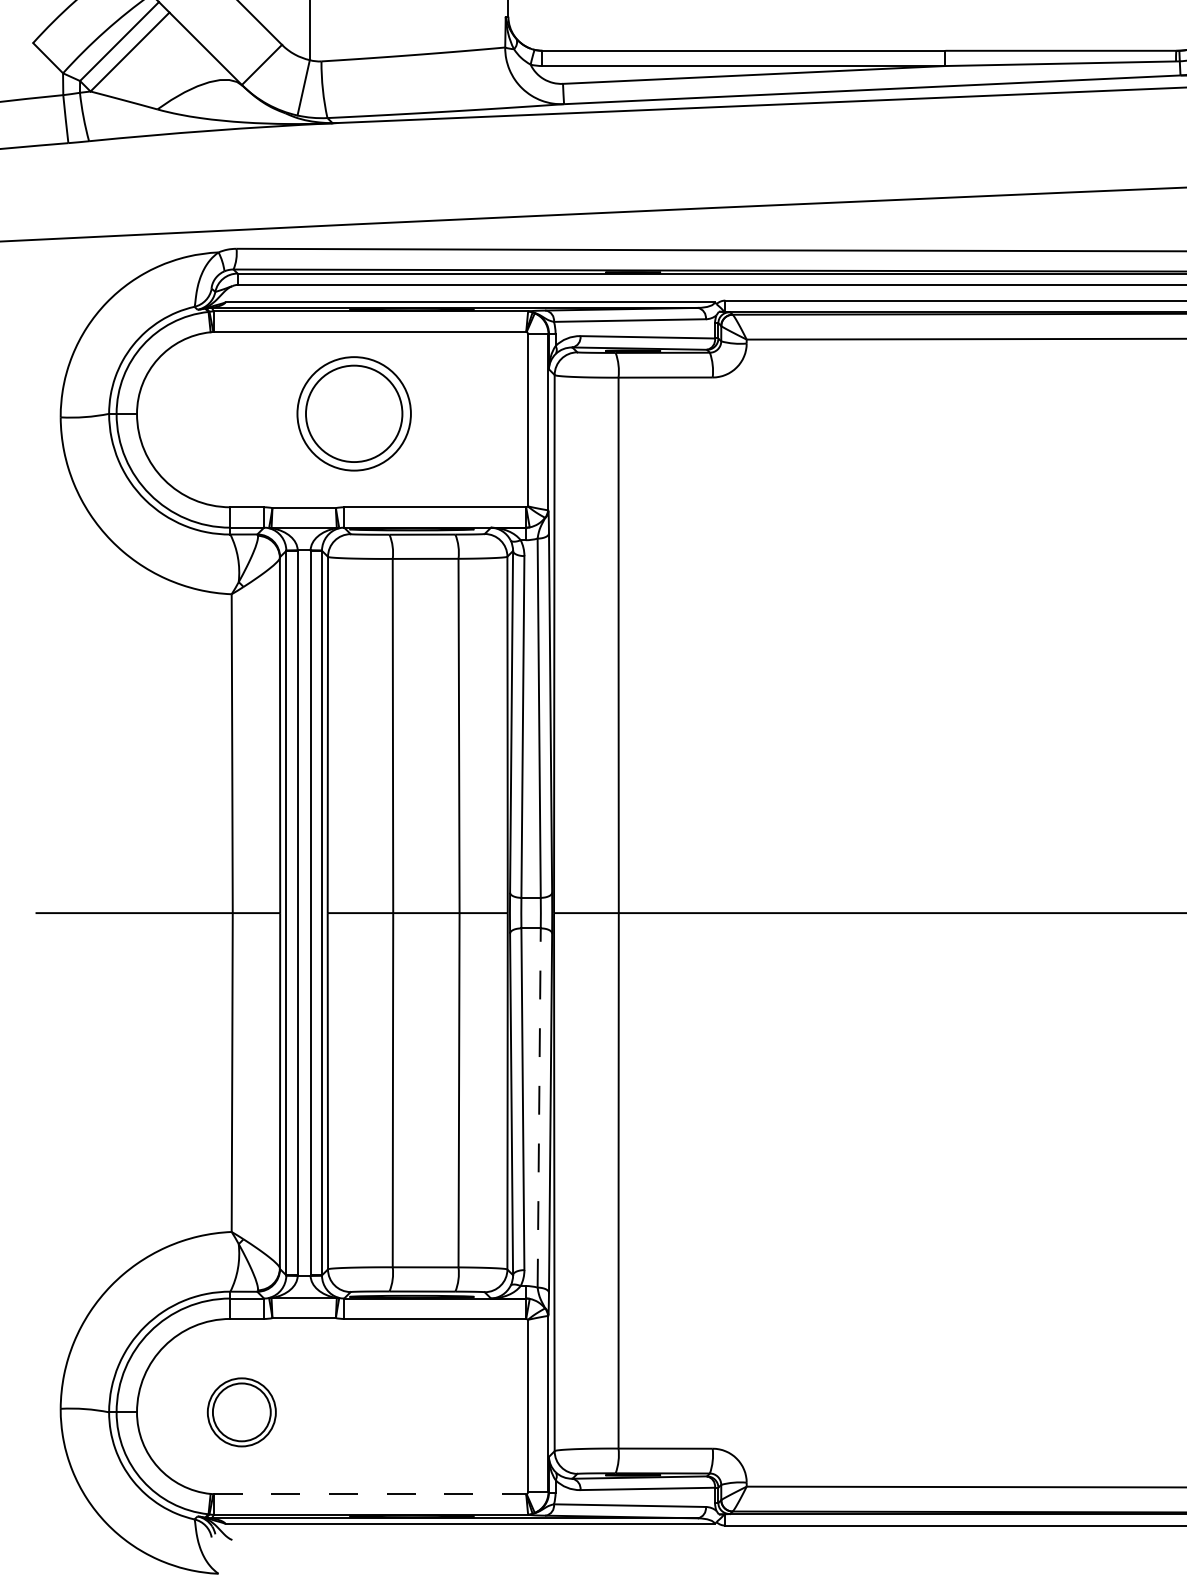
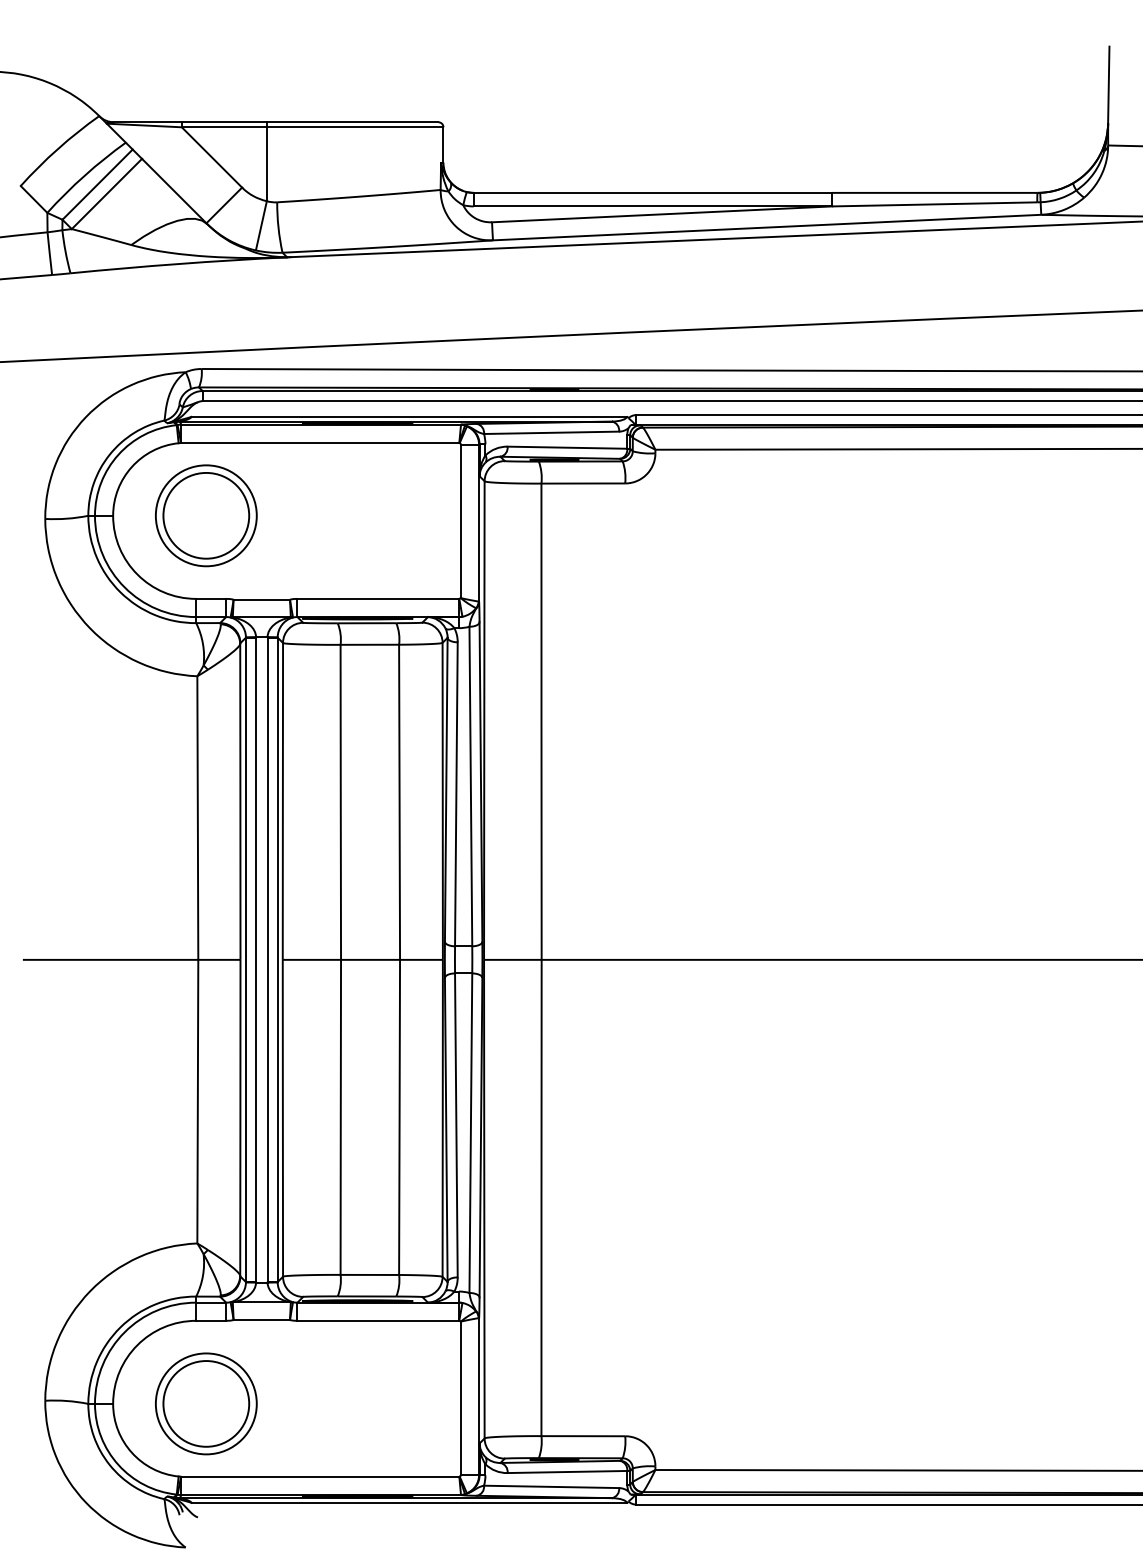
part: (354, 413) -> (206, 515), moved
line: (538, 1108) -> (470, 1133), dashed -> solid
part: (241, 1411) -> (206, 1403), size x1.67
line: (370, 1493) -> (320, 1476), dashed -> solid

